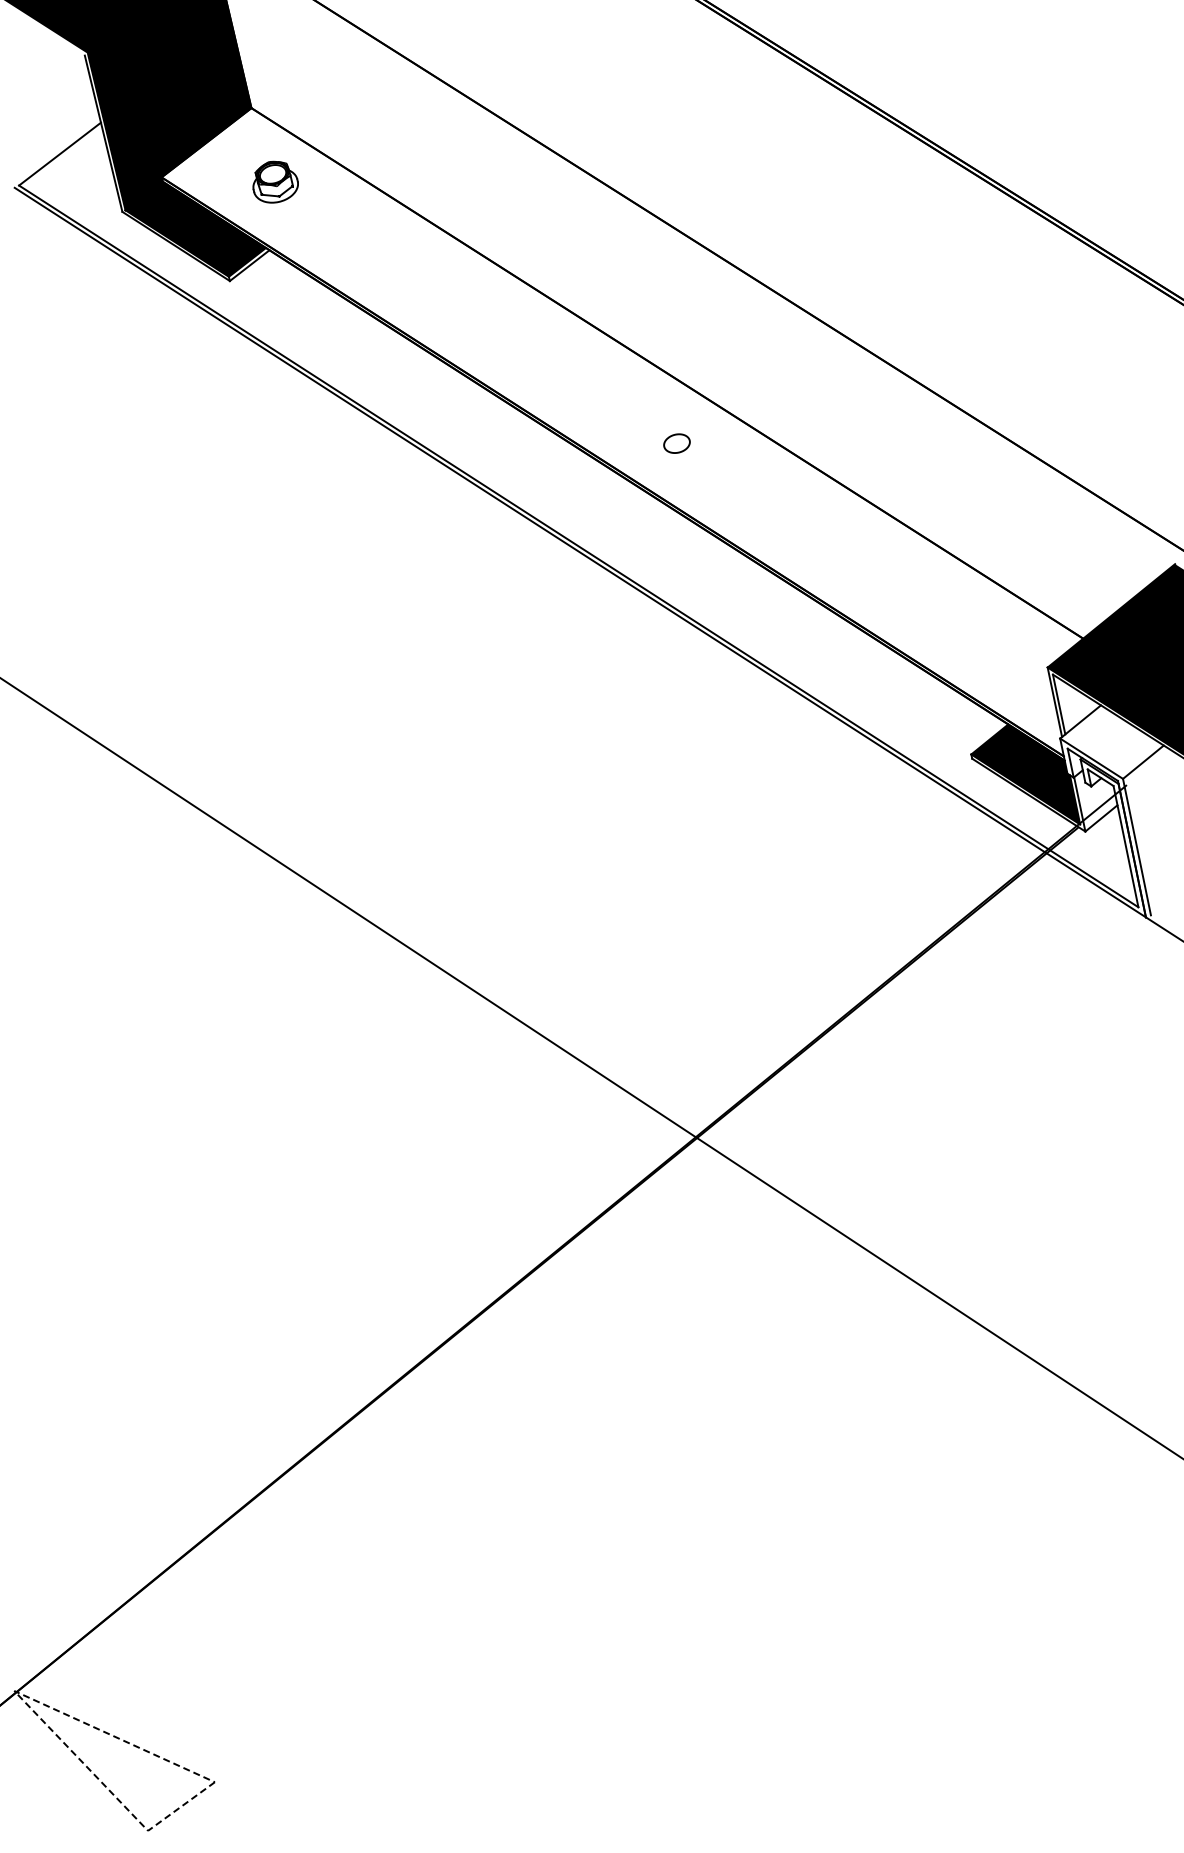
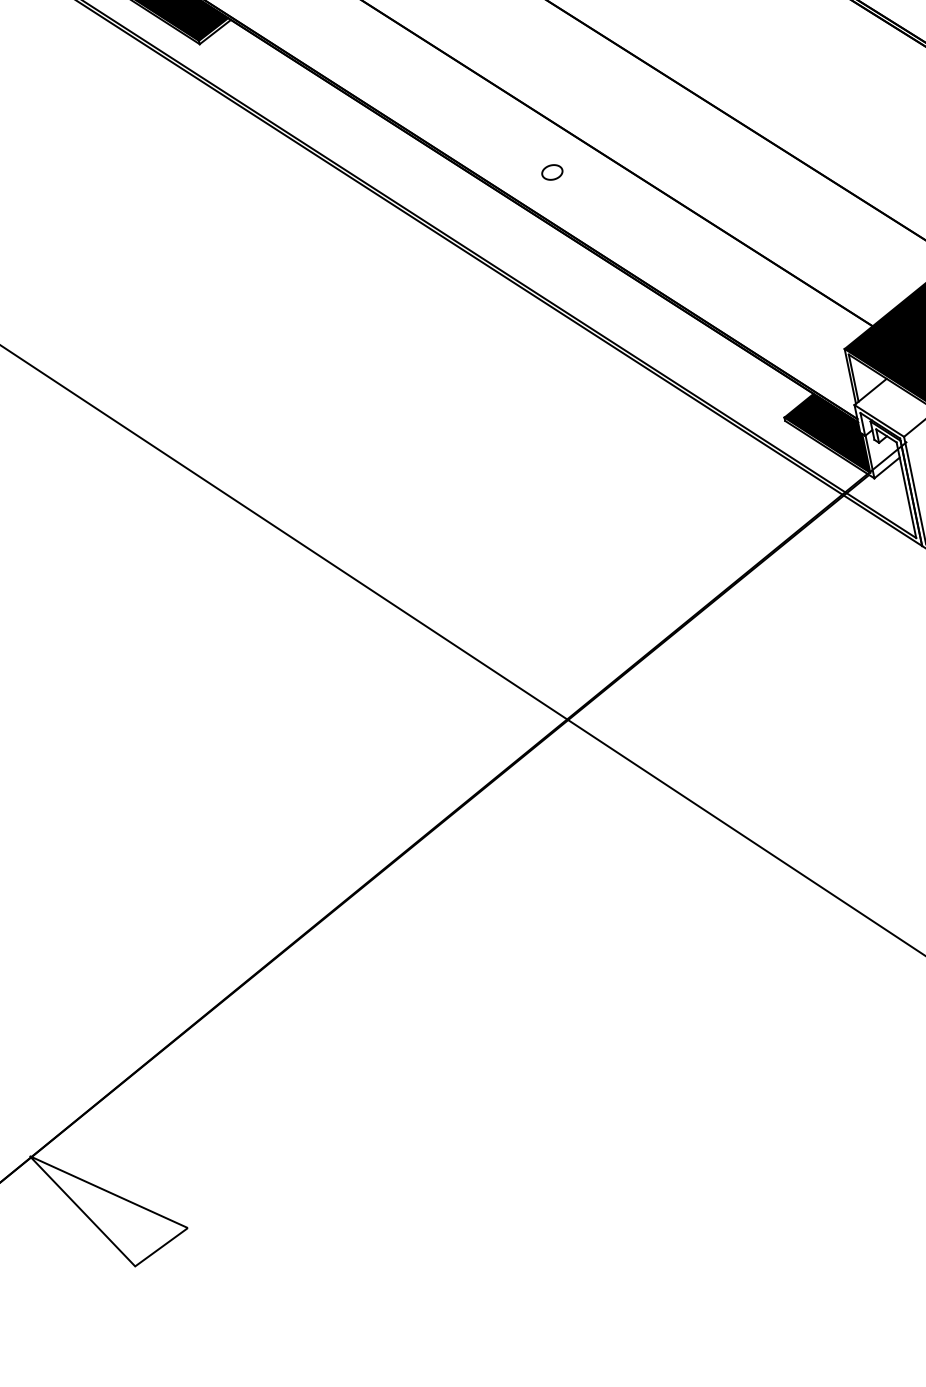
line: (33, 1711) -> (44, 1172), dashed -> solid

